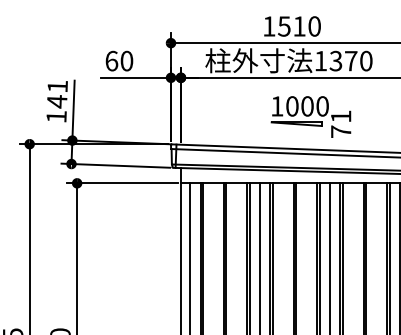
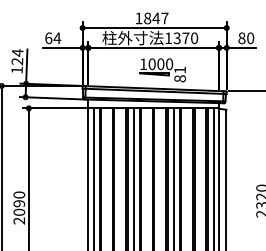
text: (299, 26) -> (156, 18), 1510 -> 1847
text: (127, 61) -> (57, 38), 60 -> 64
text: (57, 94) -> (17, 57), 141 -> 124
text: (340, 131) -> (179, 78), 71 -> 81

